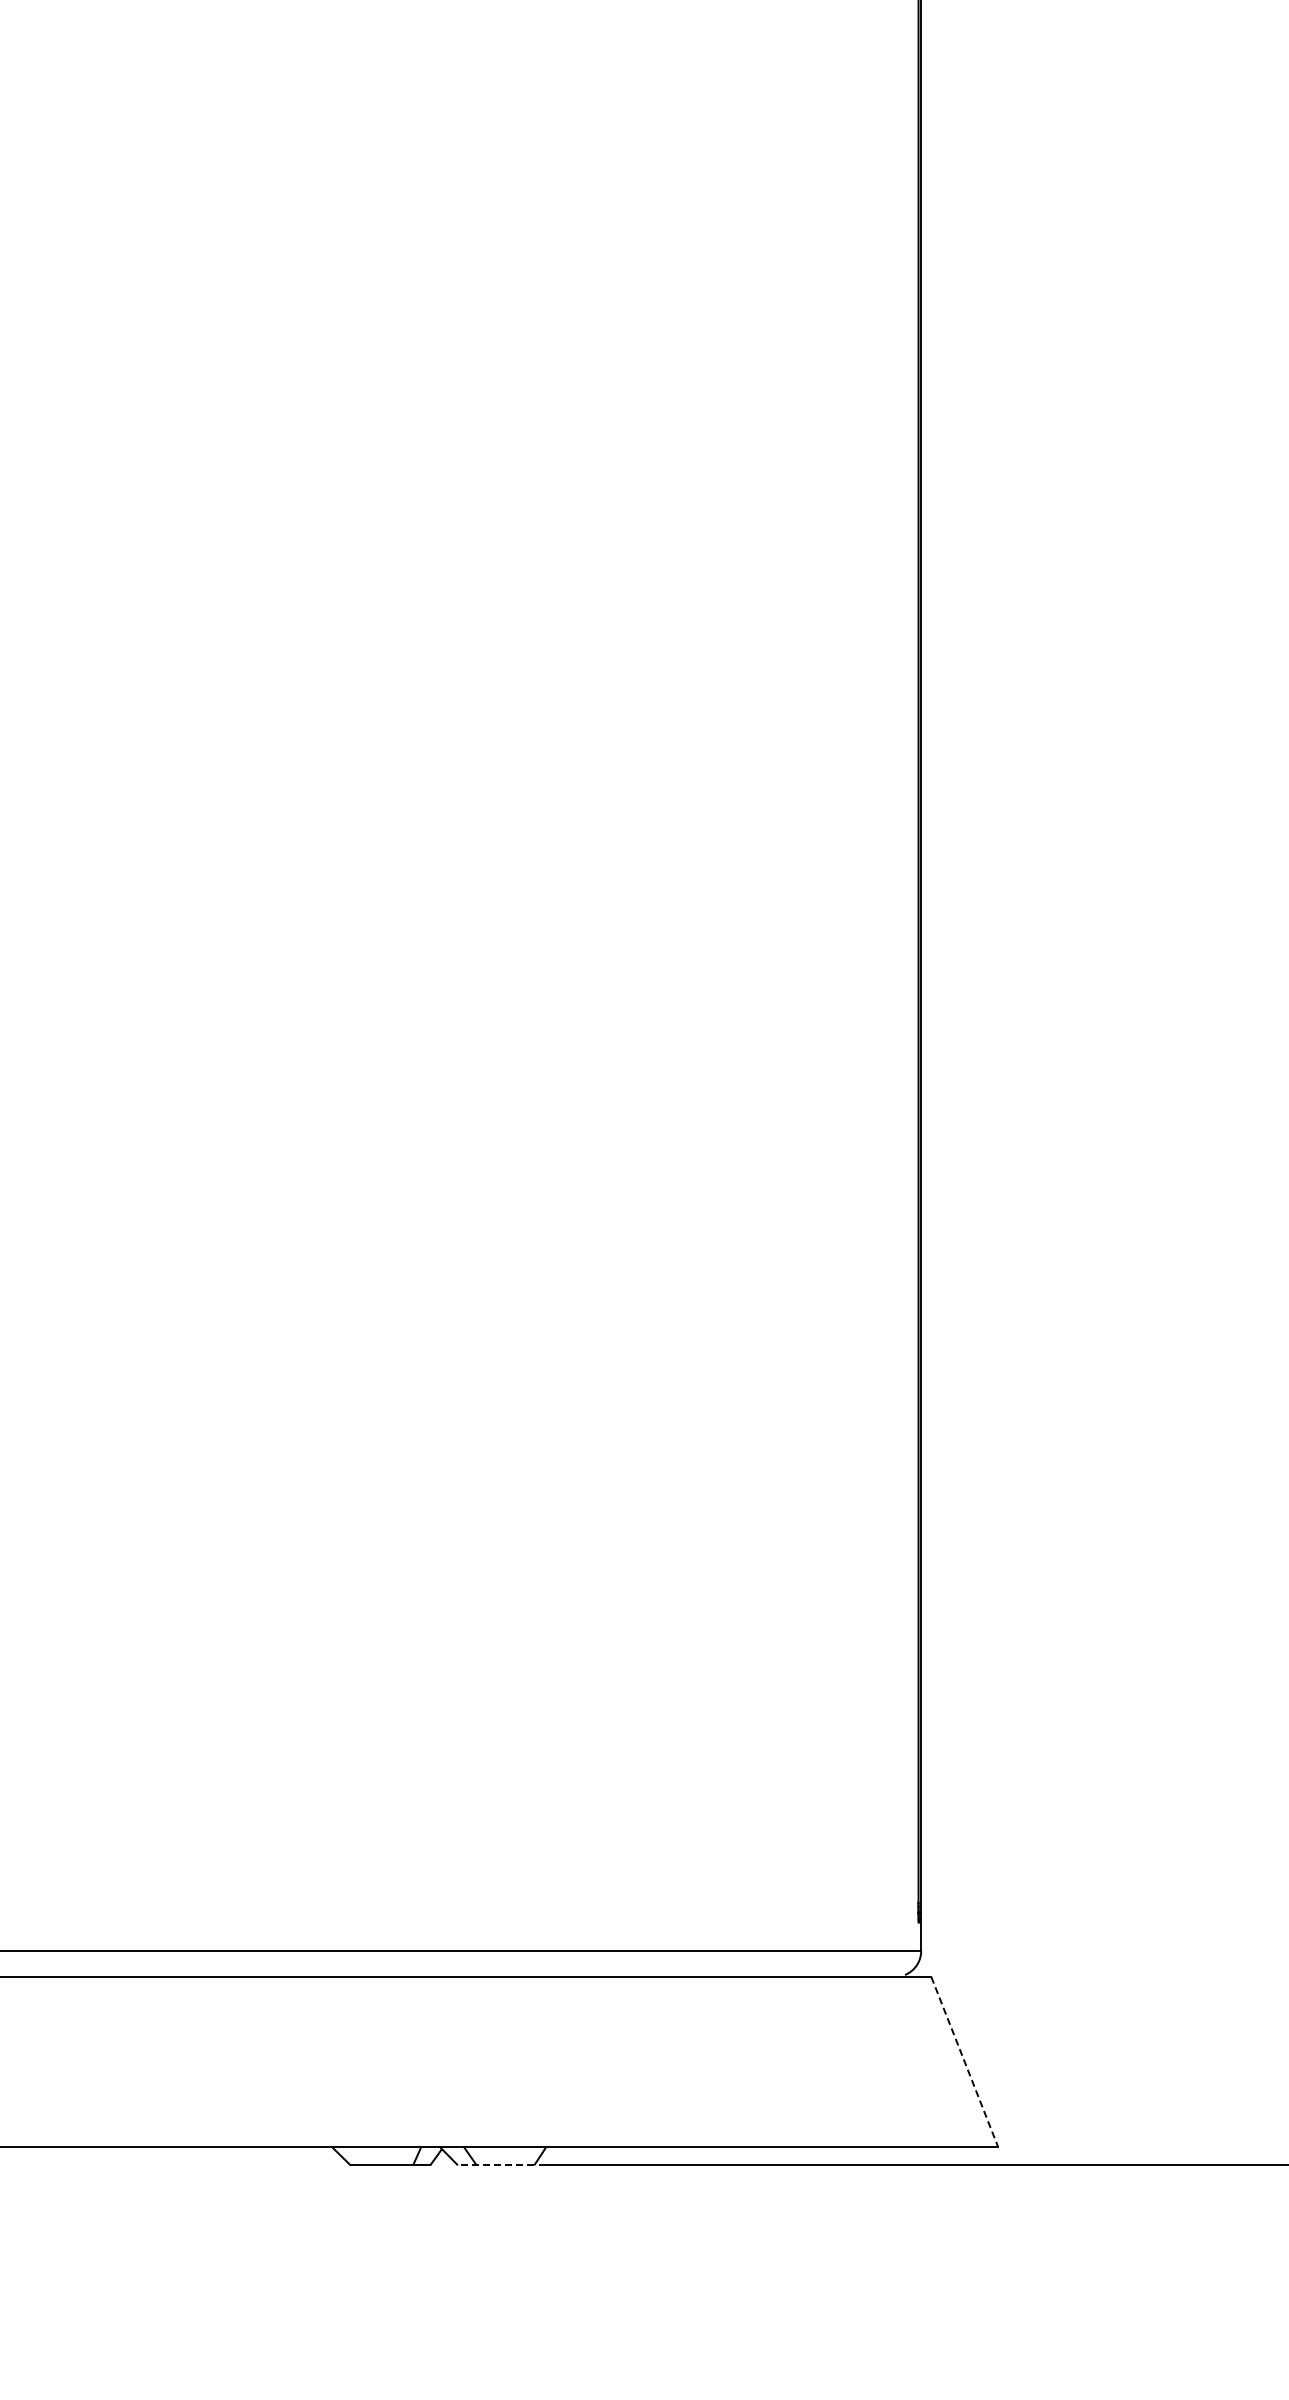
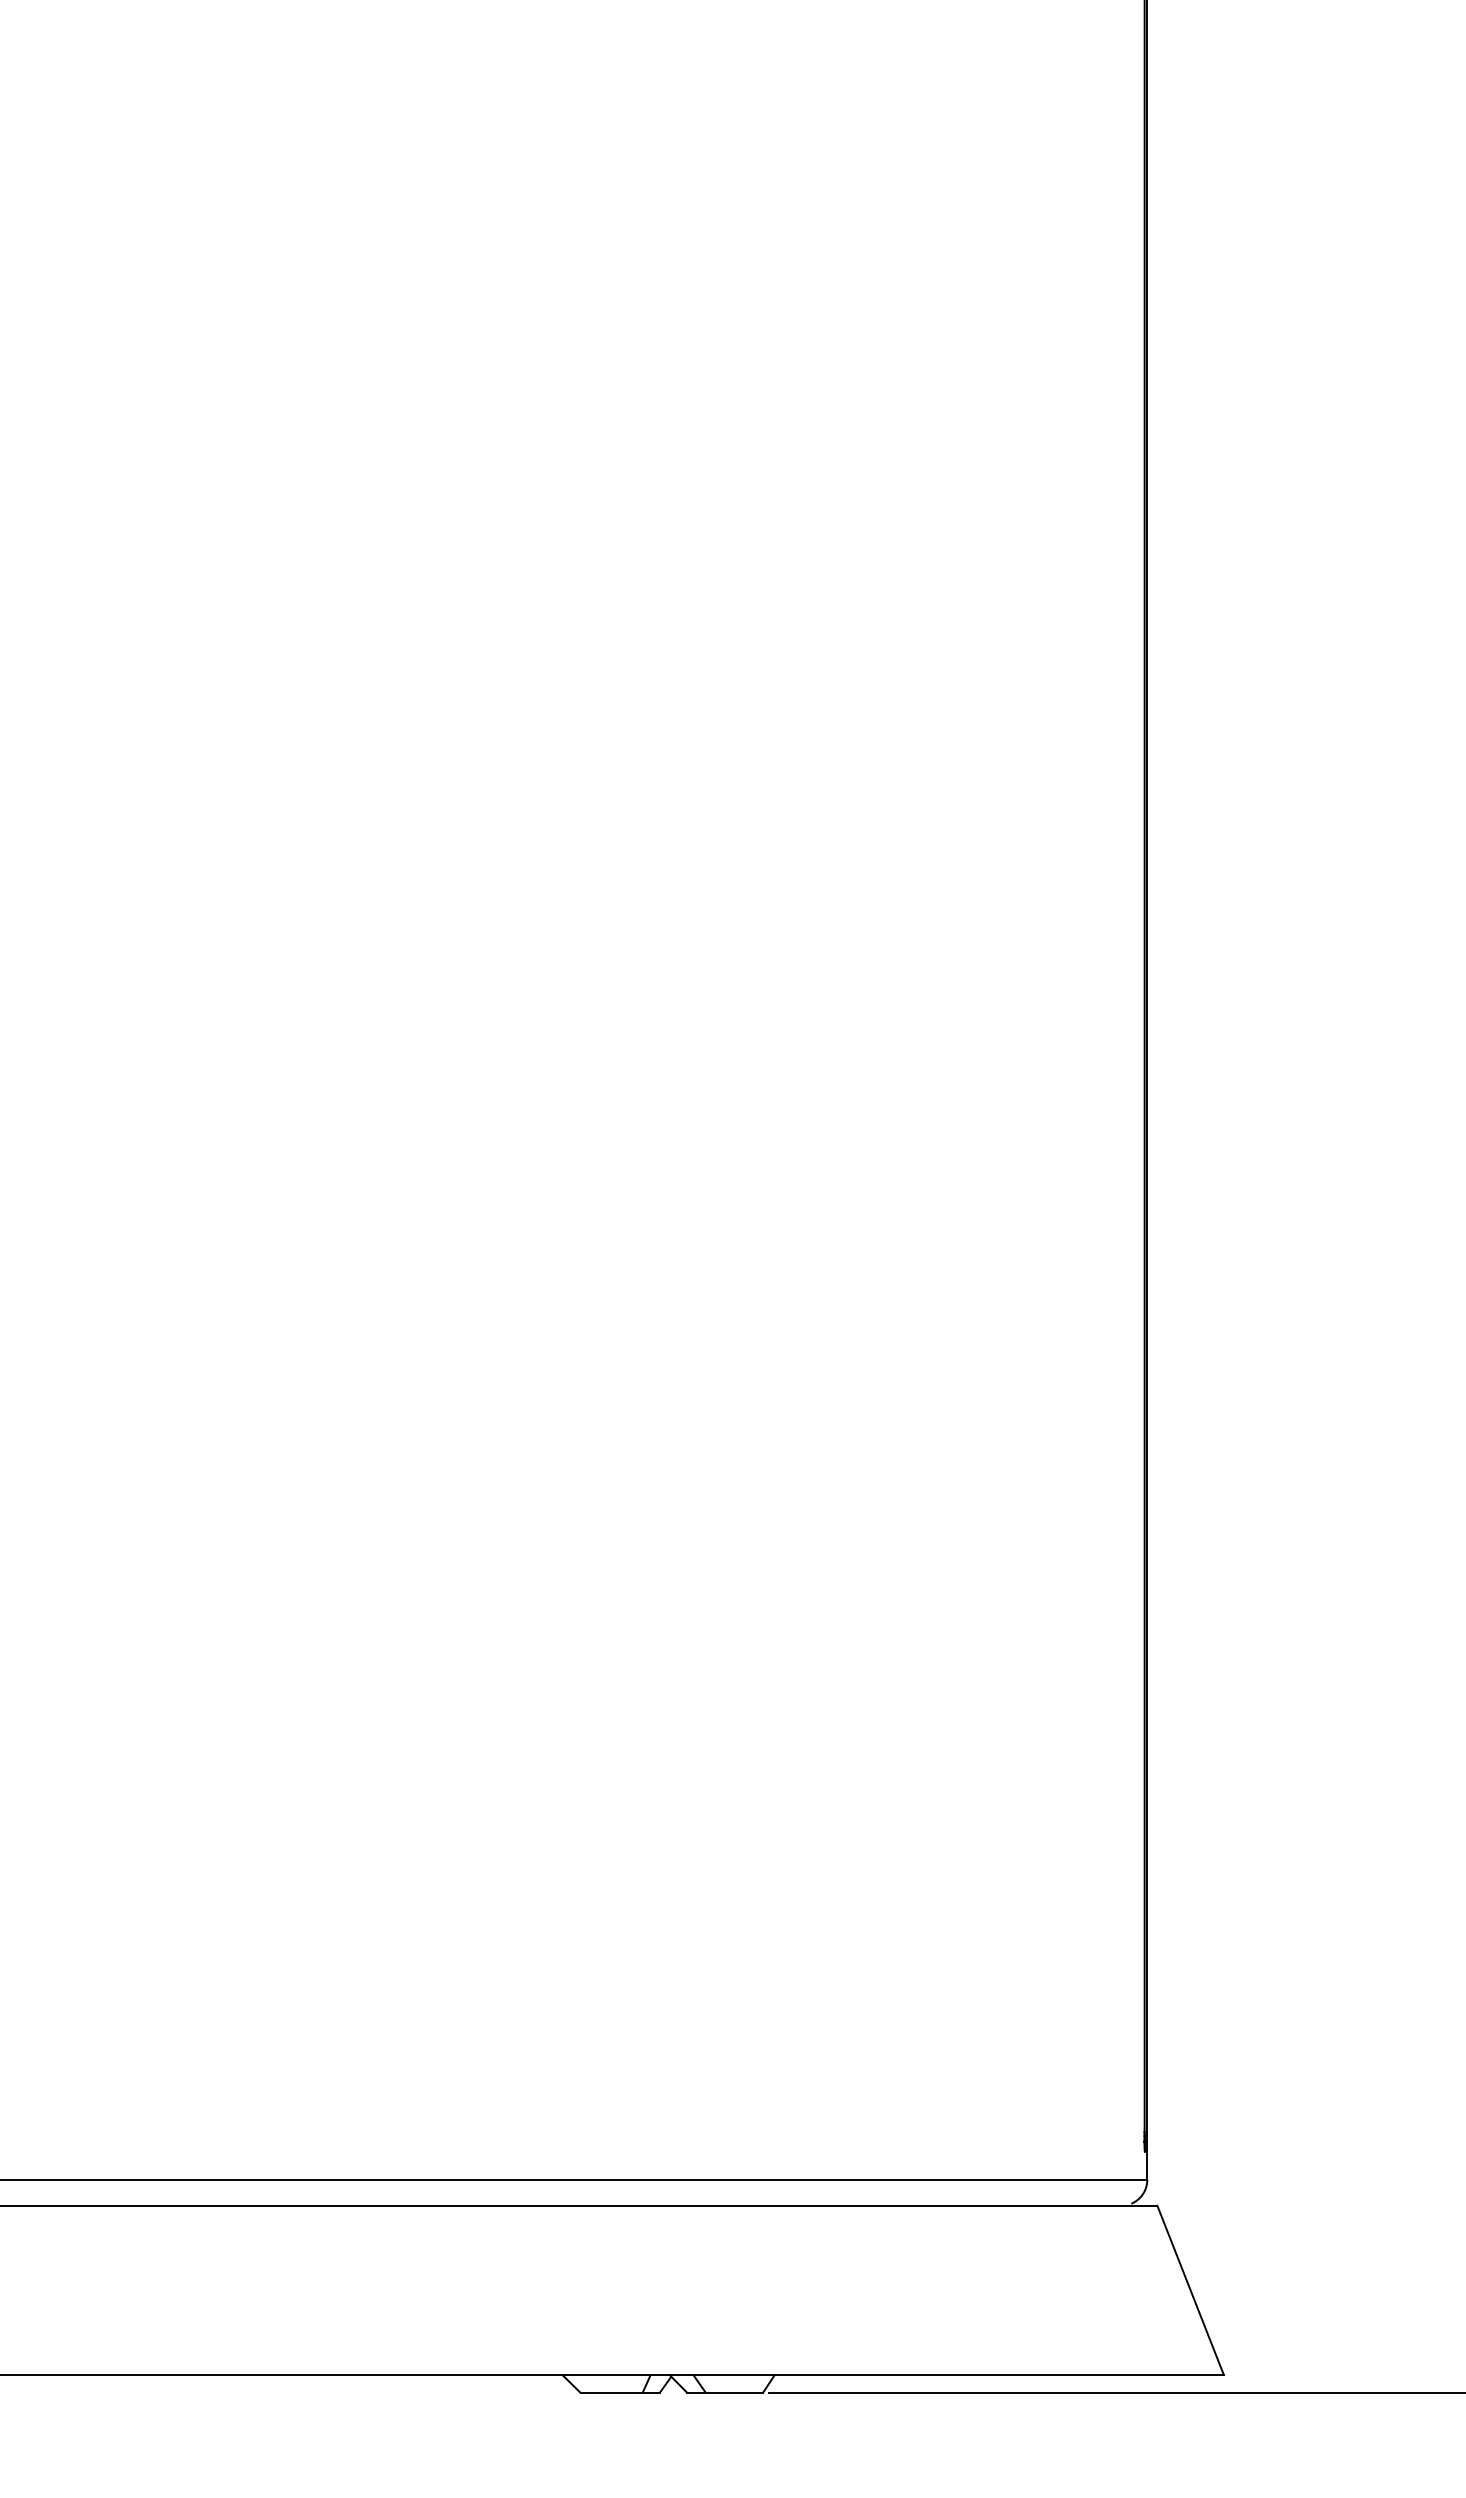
line: (964, 2062) -> (1190, 2290), dashed -> solid
line: (496, 2165) -> (725, 2392), dashed -> solid

